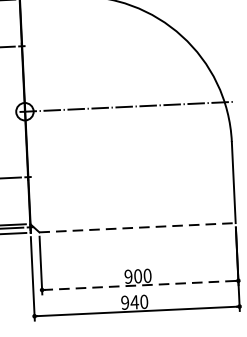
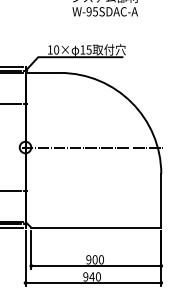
line: (137, 227) -> (96, 227), dashed -> solid
line: (139, 284) -> (95, 265), dashed -> solid

